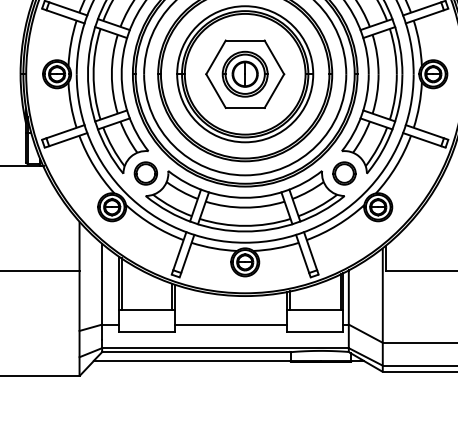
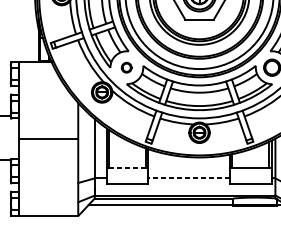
part: (145, 173) -> (126, 67), size x0.6
line: (147, 310) -> (128, 168), solid -> dashed
line: (230, 324) -> (188, 178), solid -> dashed

